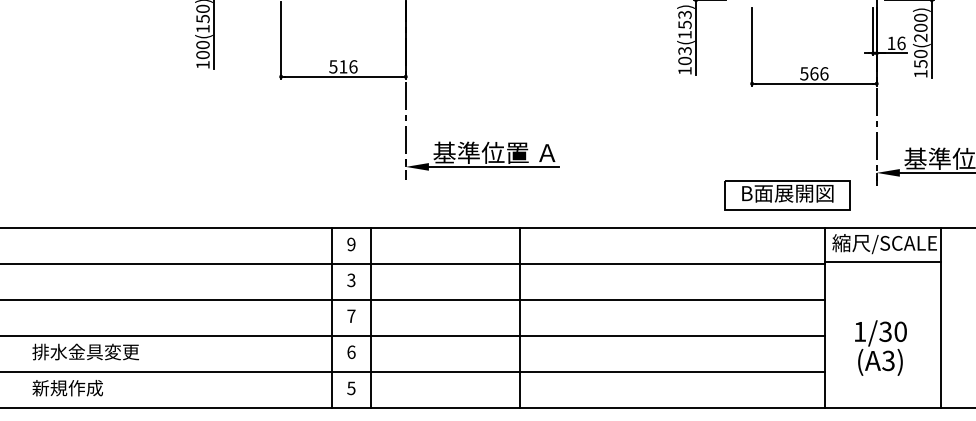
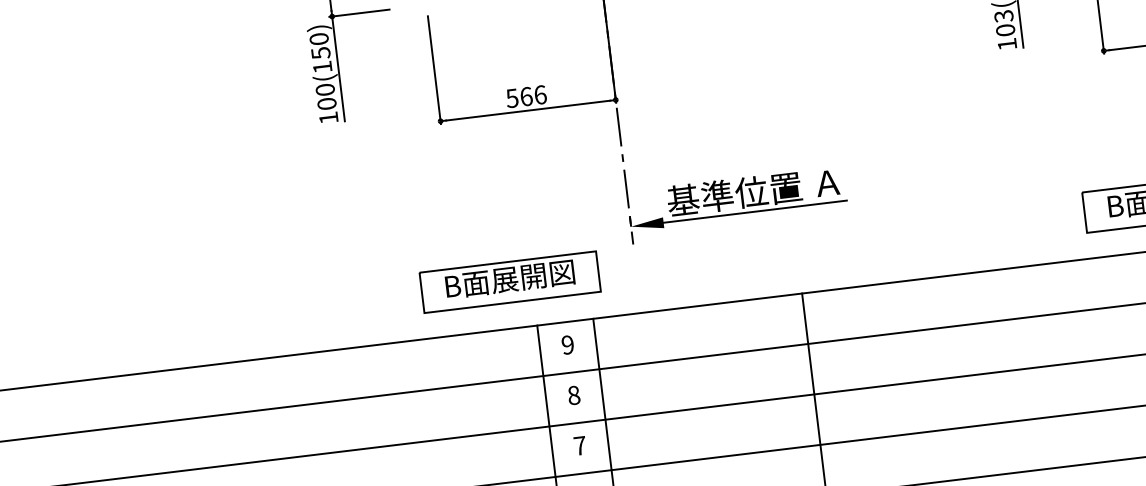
text: (343, 66) -> (526, 96), 516 -> 566
part: (316, 195) -> (510, 282), added
text: (351, 279) -> (573, 394), 3 -> 8

